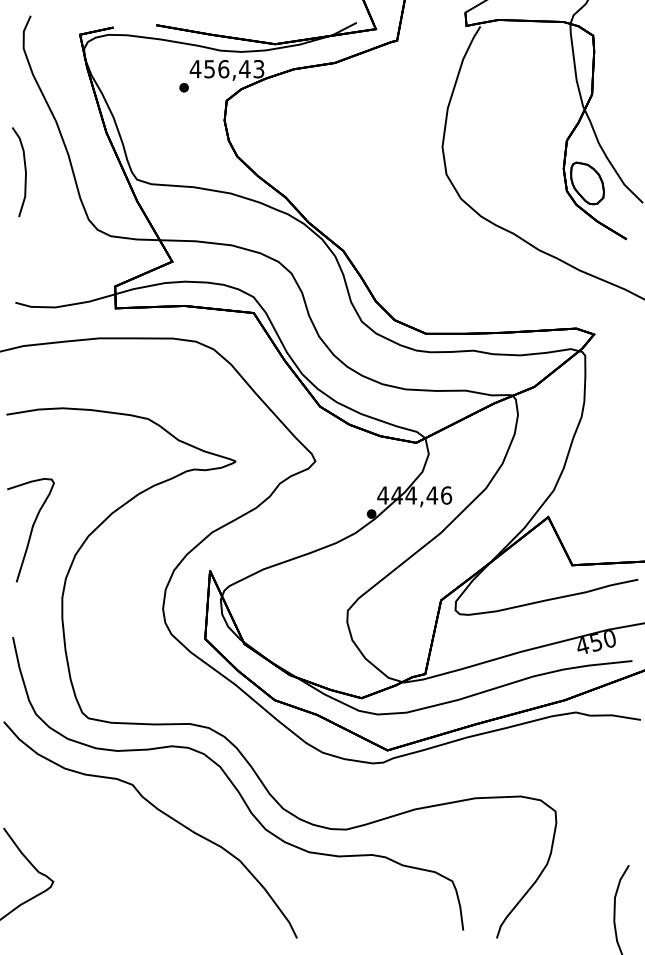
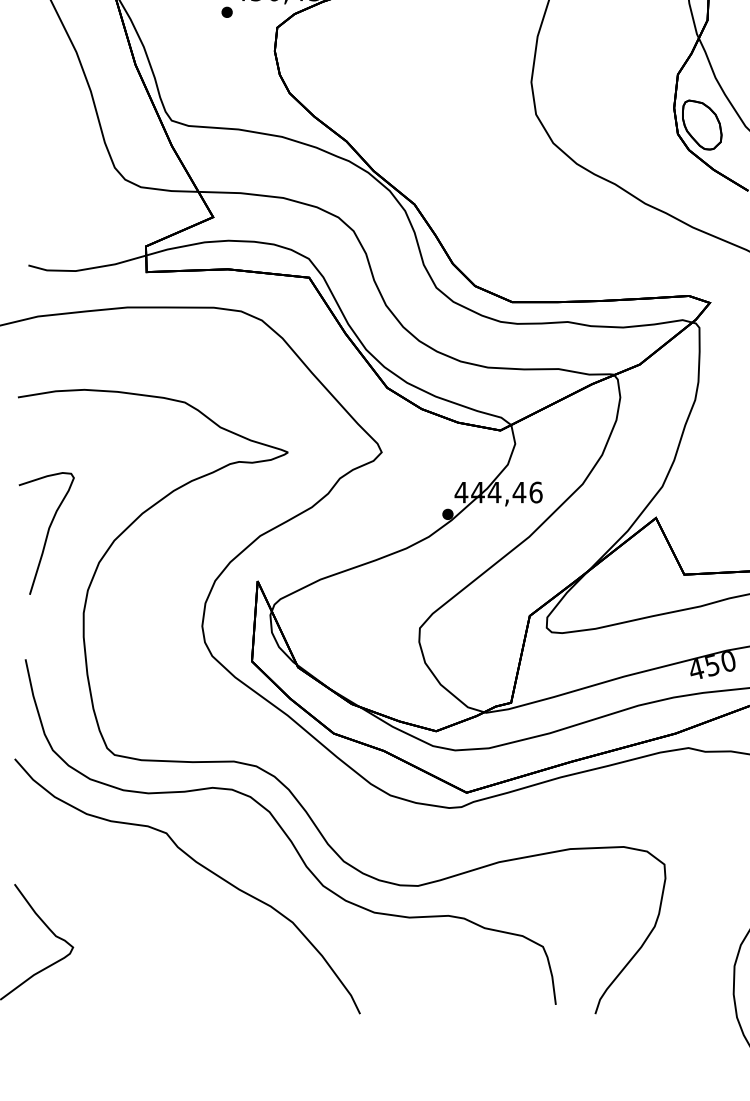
curve: (24, 170) -> (39, 109), removed

